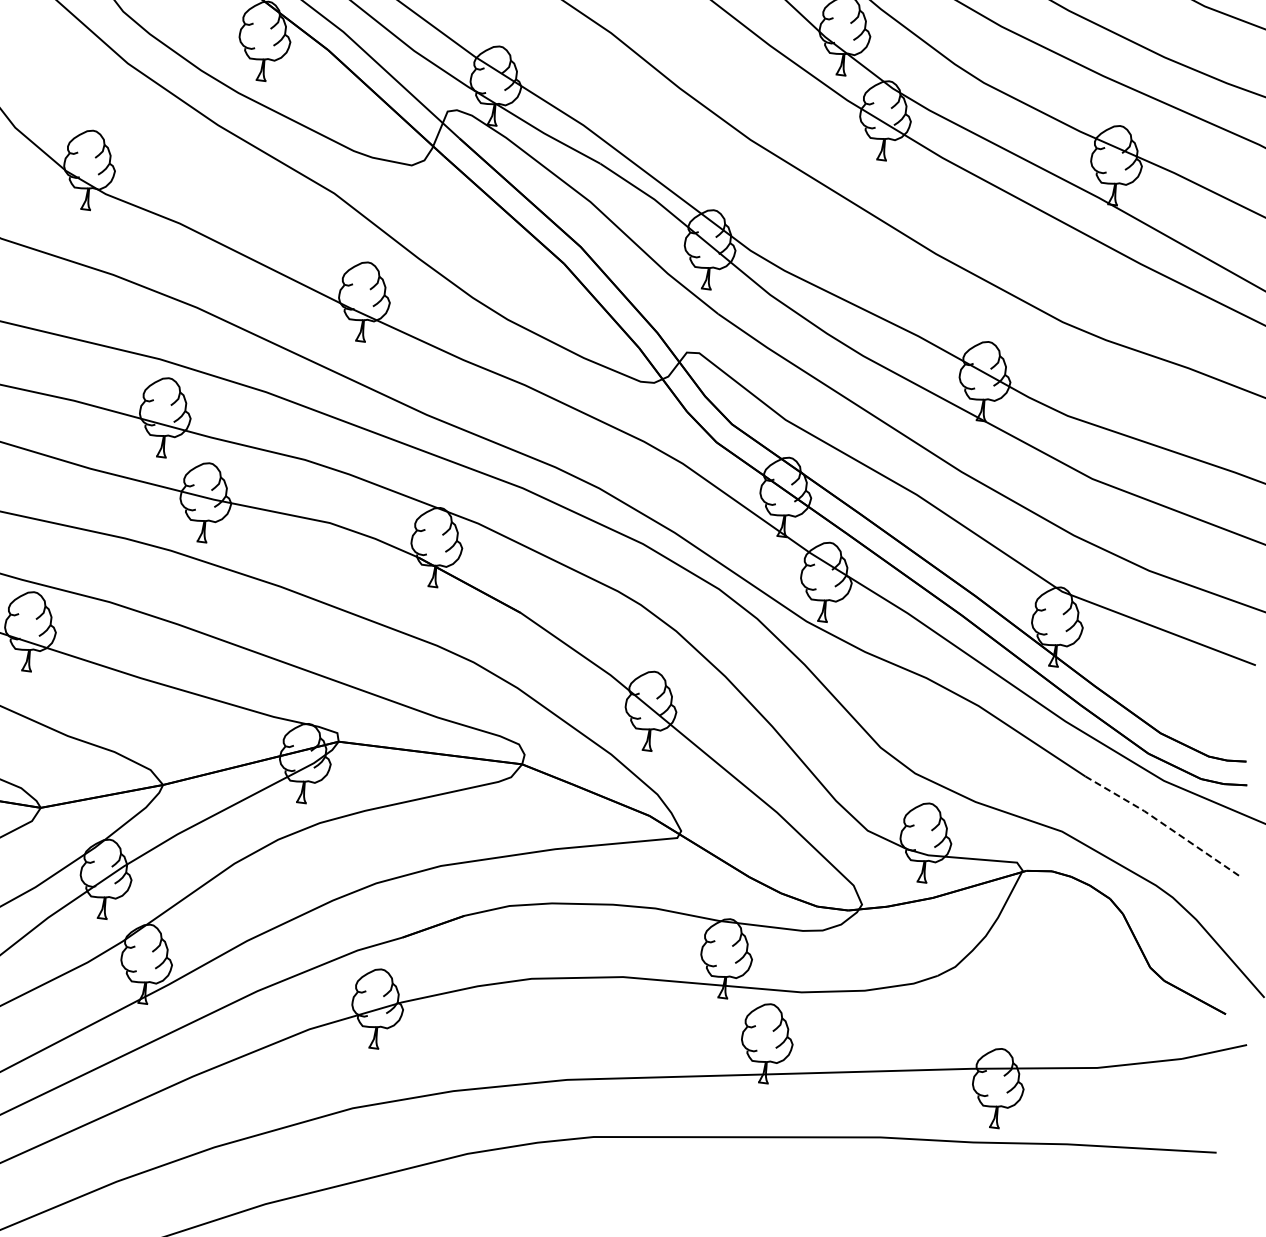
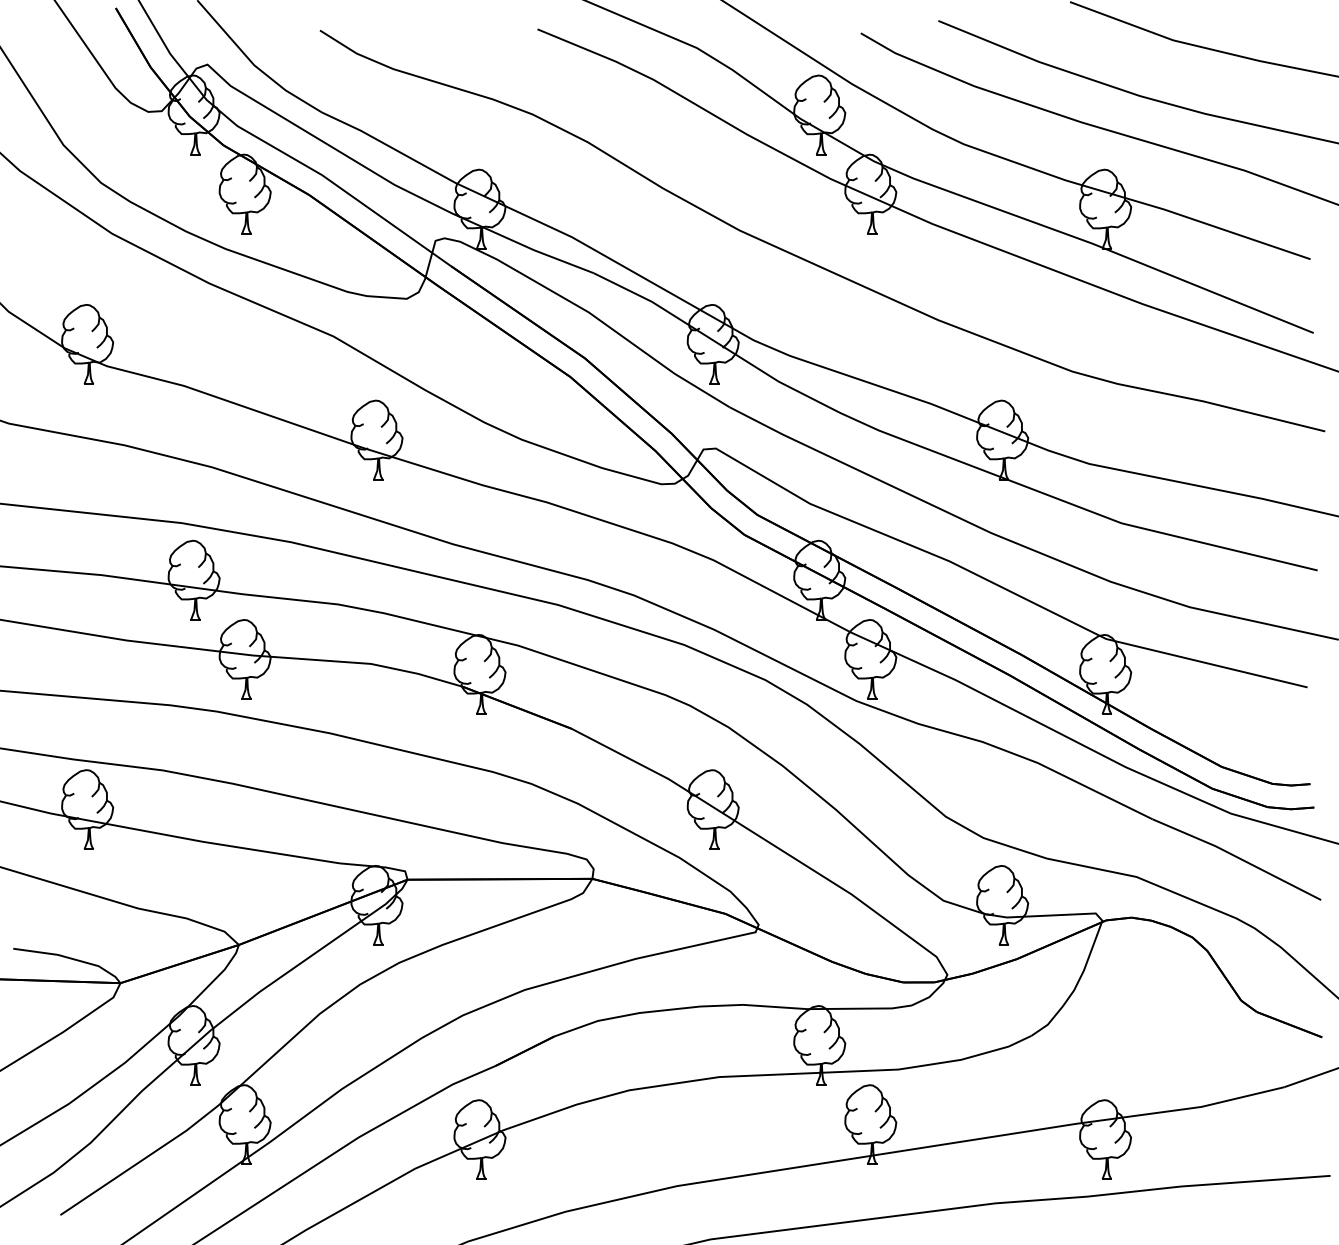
line: (1164, 825) -> (1237, 857), dashed -> solid

